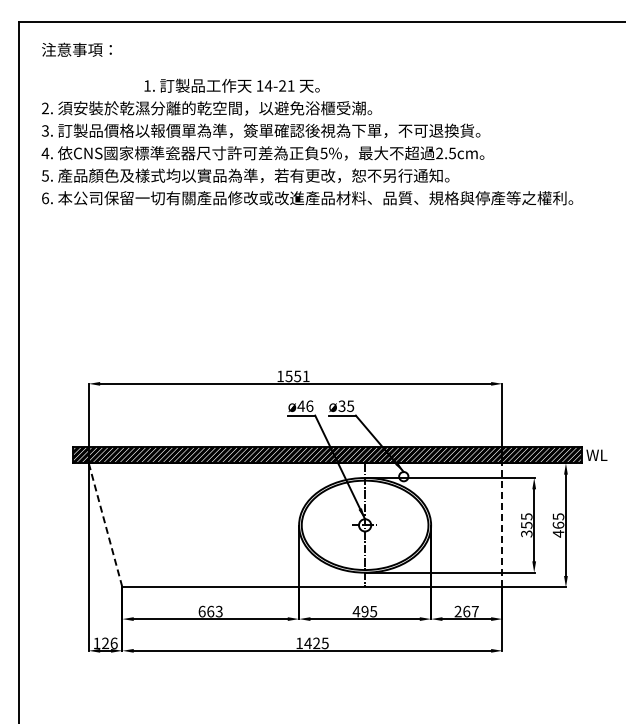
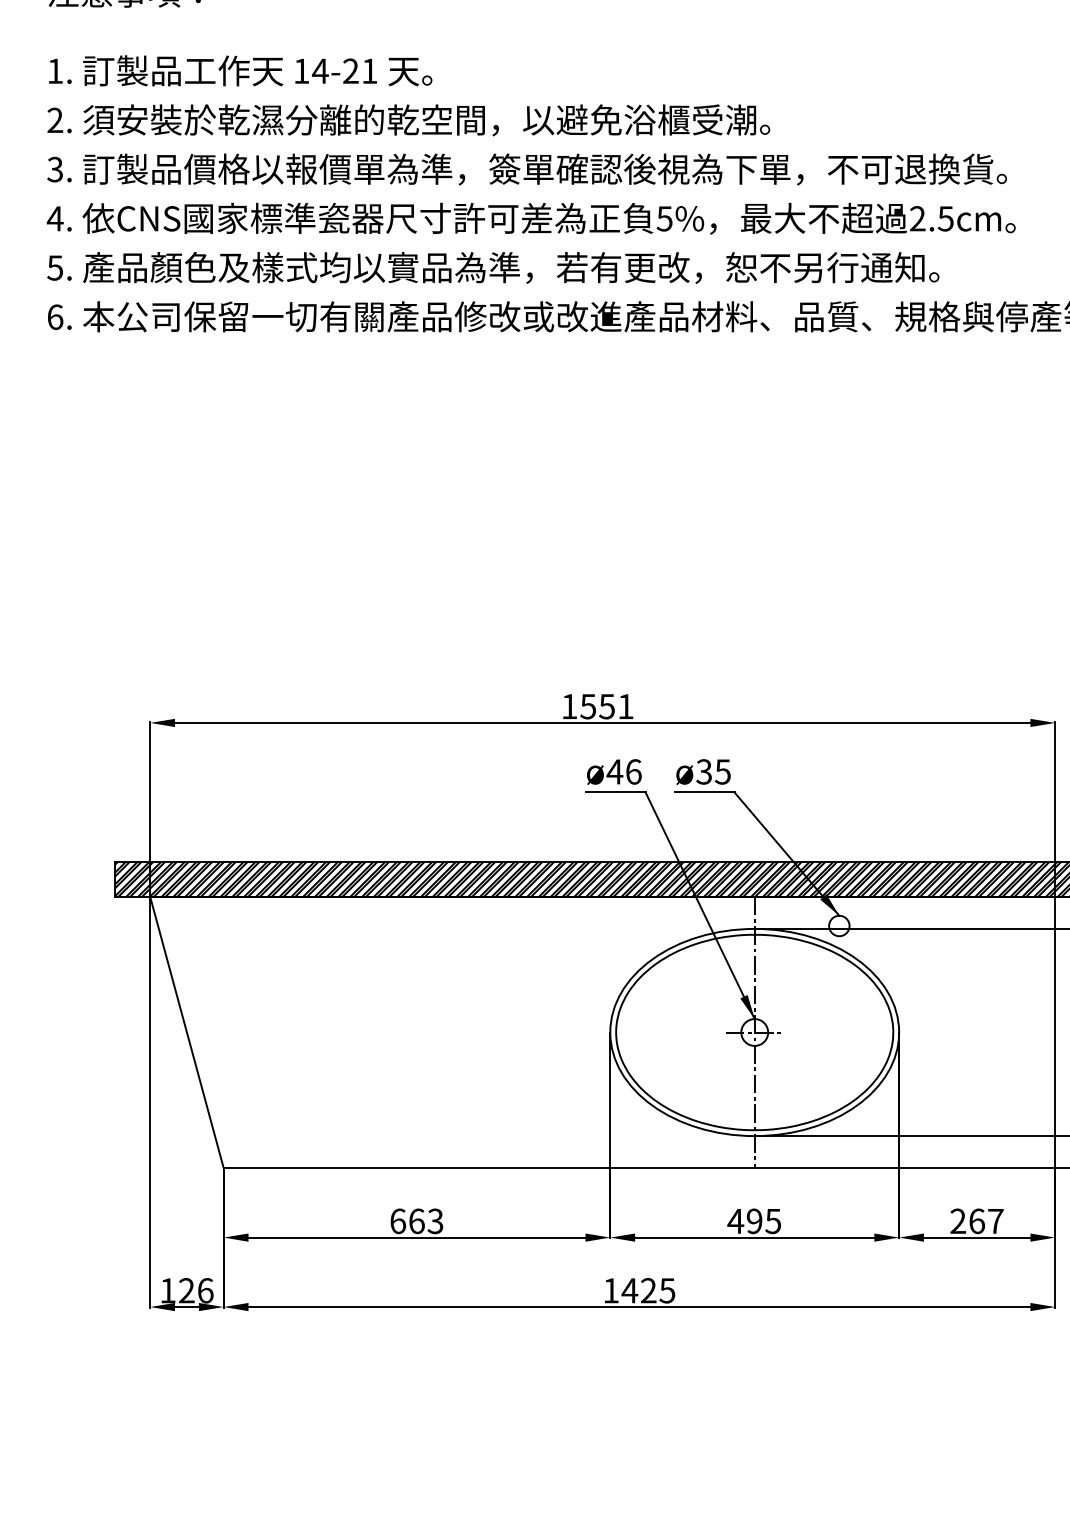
text: (231, 85) -> (239, 70), moved
line: (502, 524) -> (1055, 1030), dashed -> solid
line: (105, 525) -> (186, 1032), dashed -> solid

